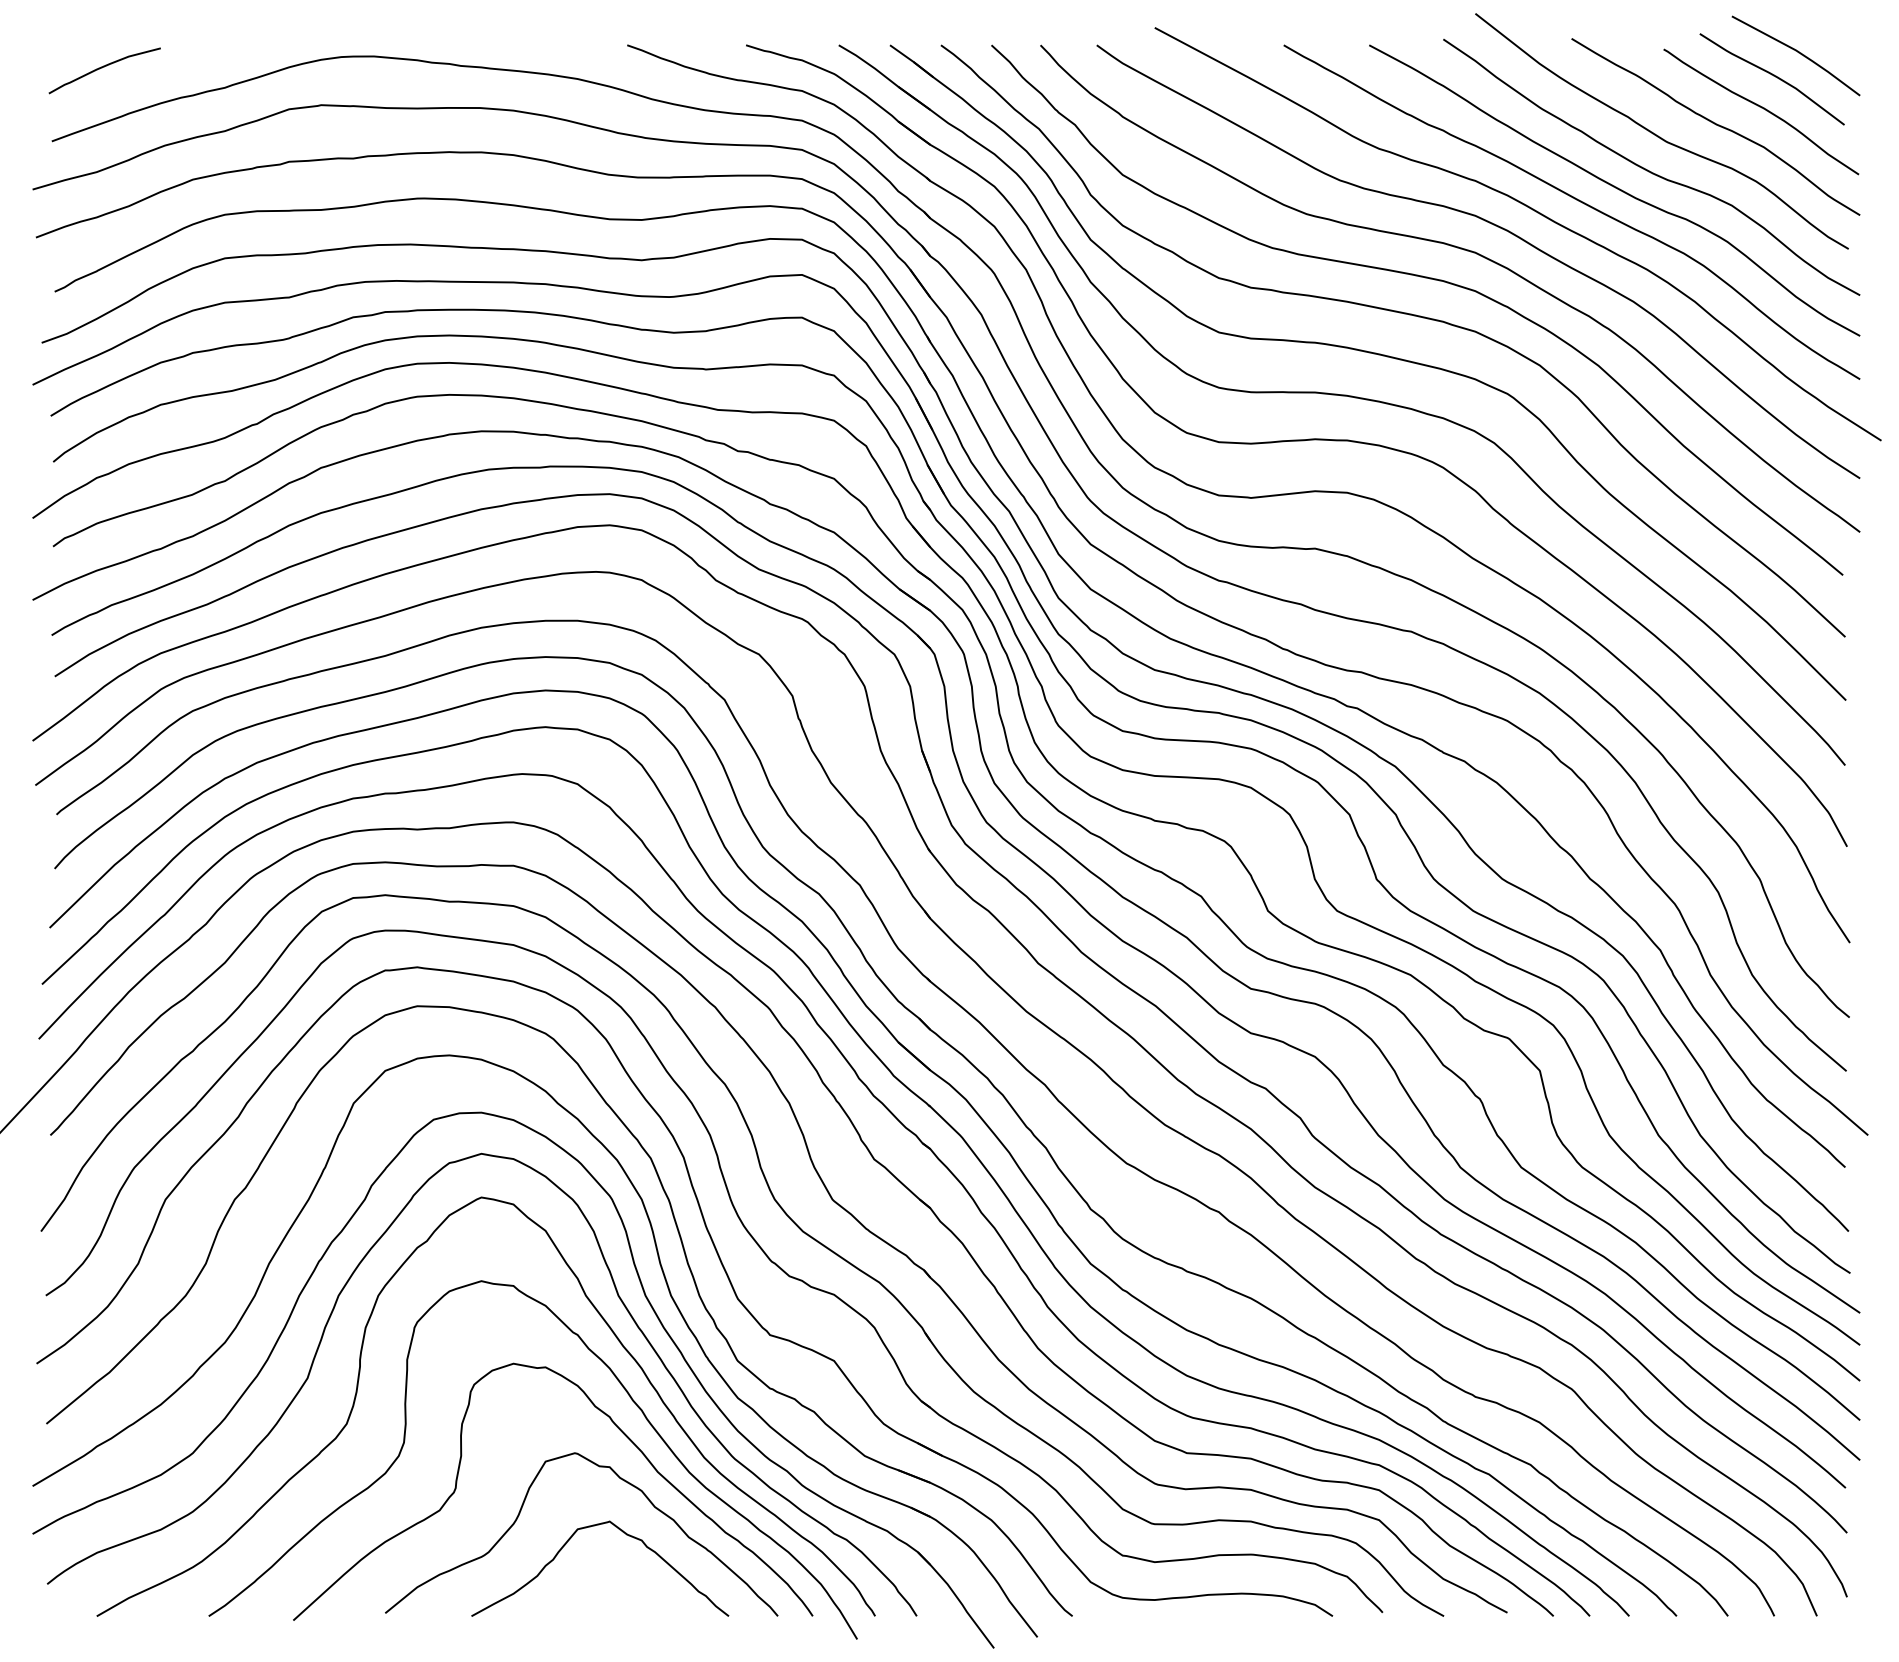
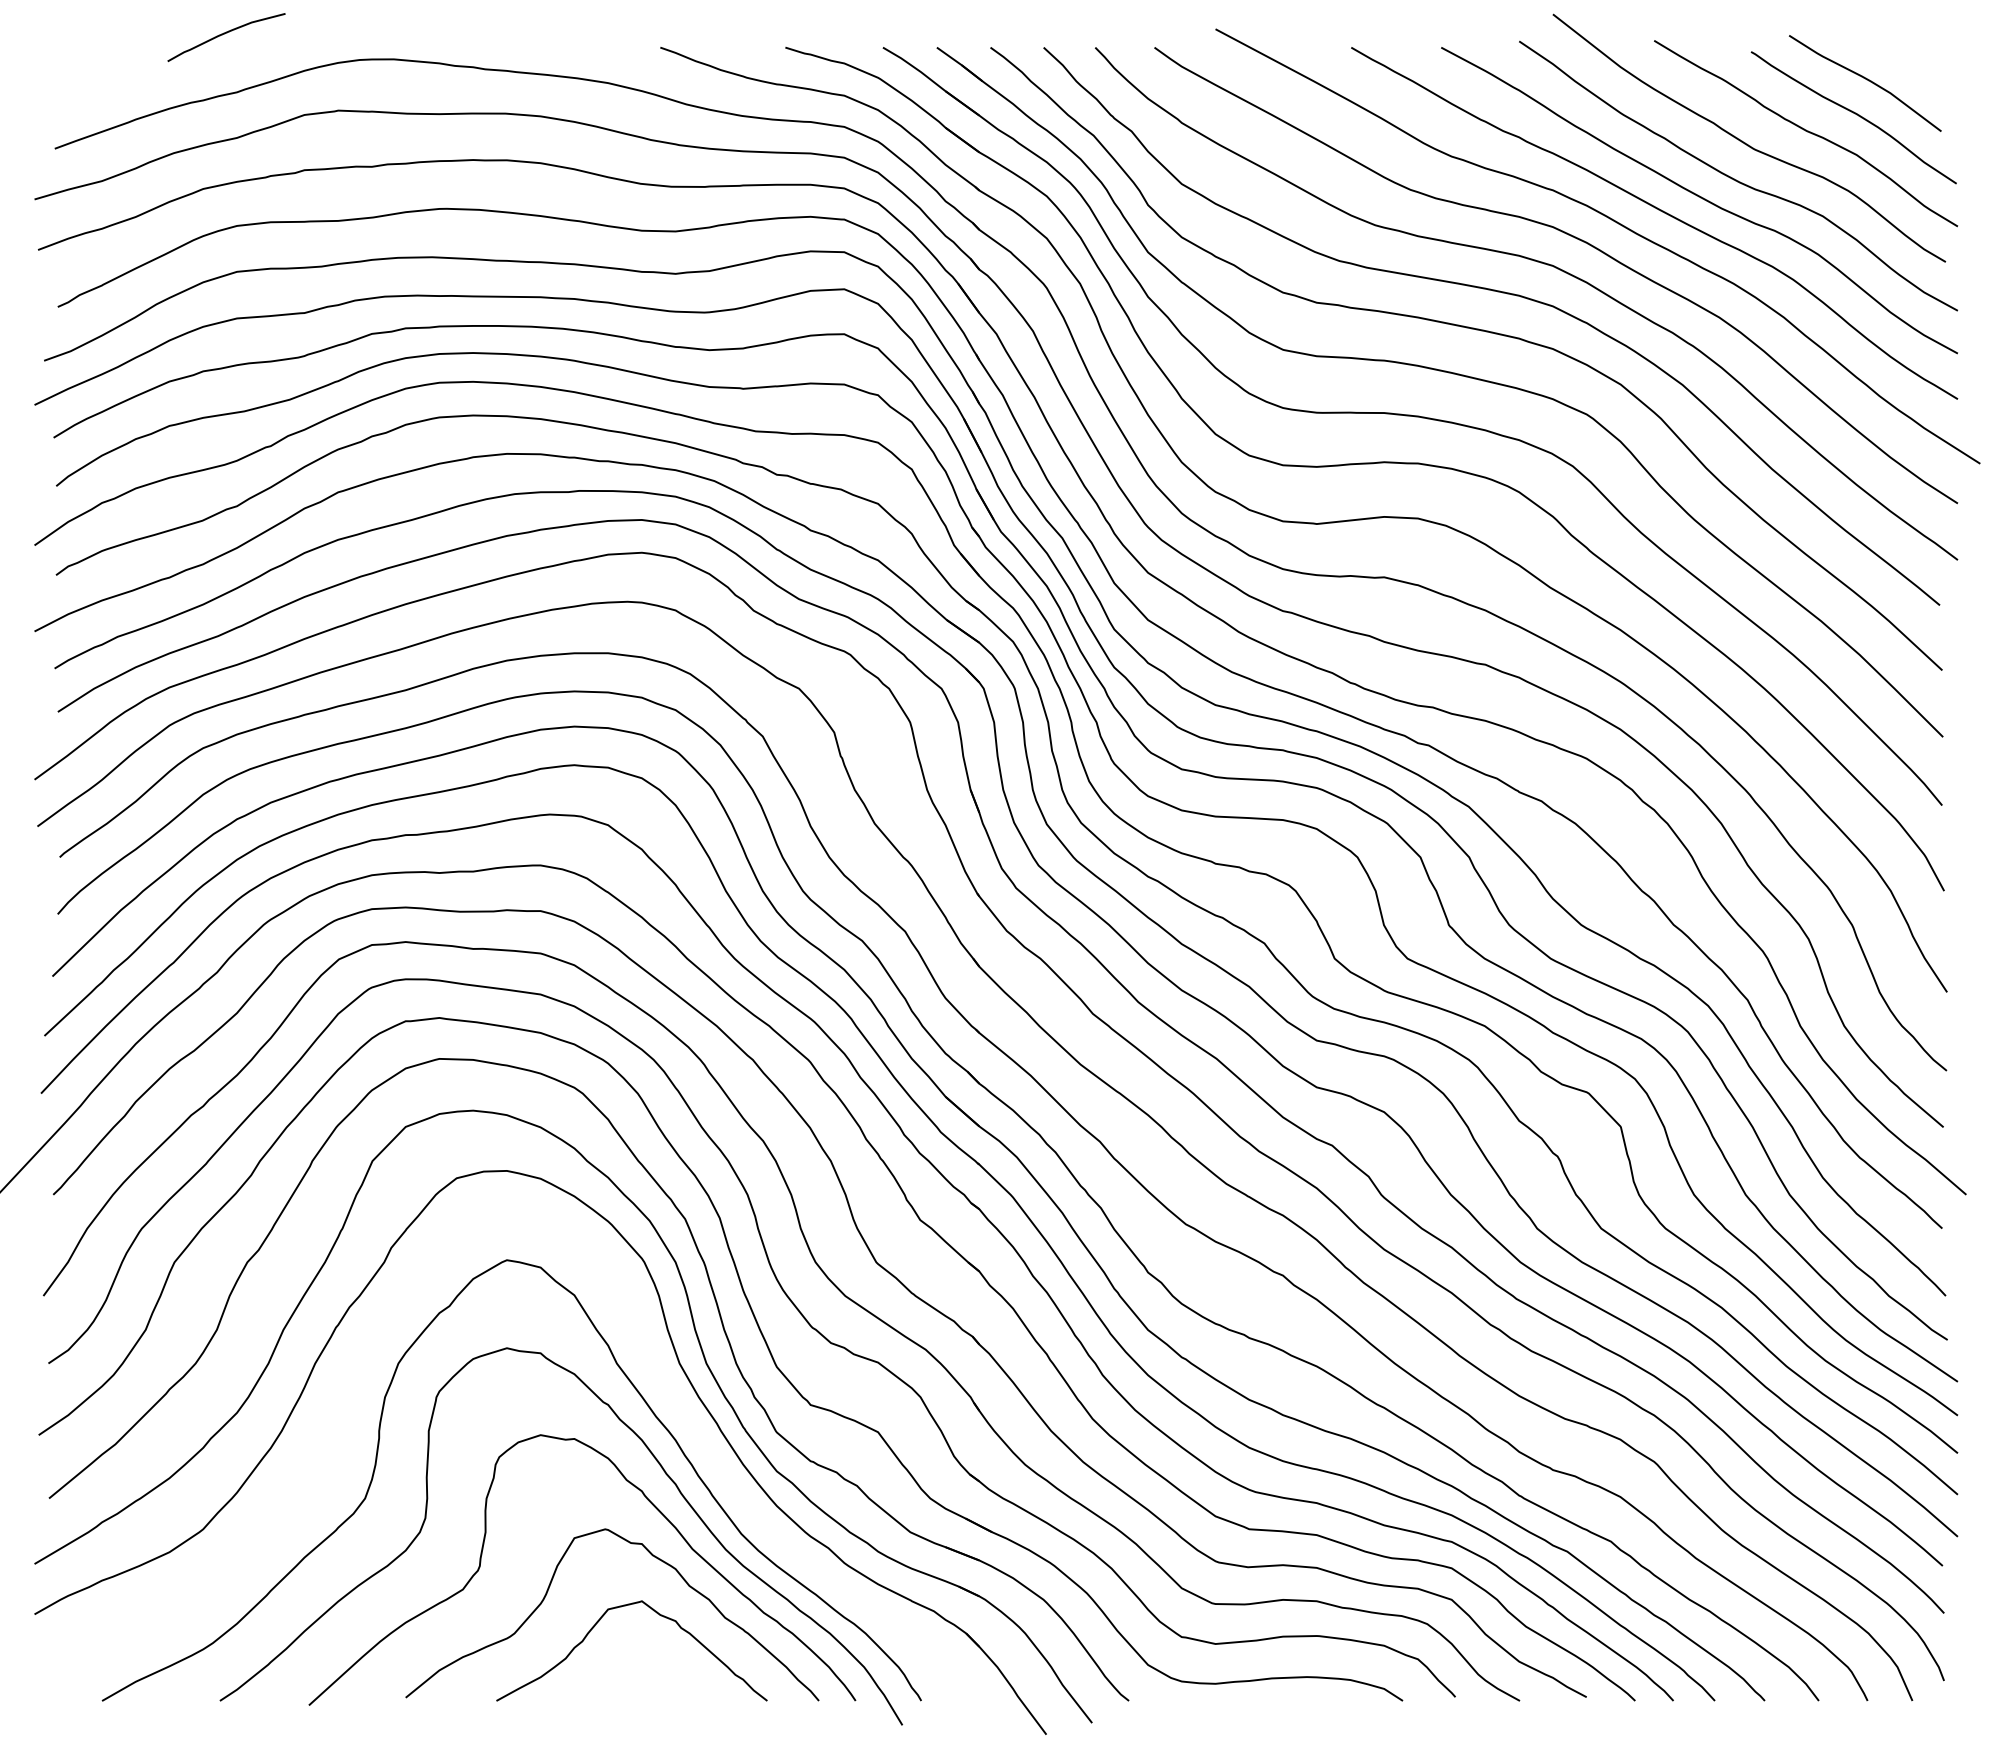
line: (1798, 52) -> (1892, 55), removed
curve: (102, 67) -> (224, 34), moved
curve: (618, 1298) -> (651, 1366), removed

